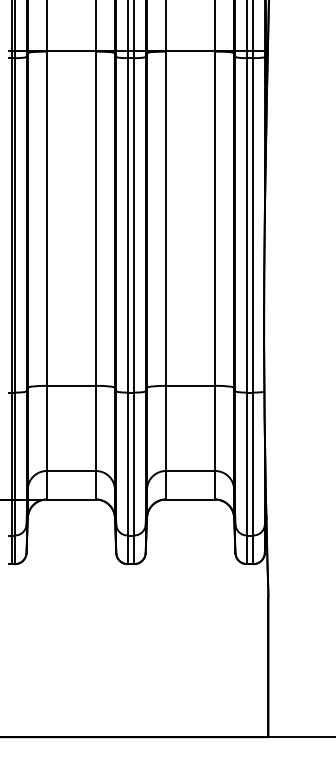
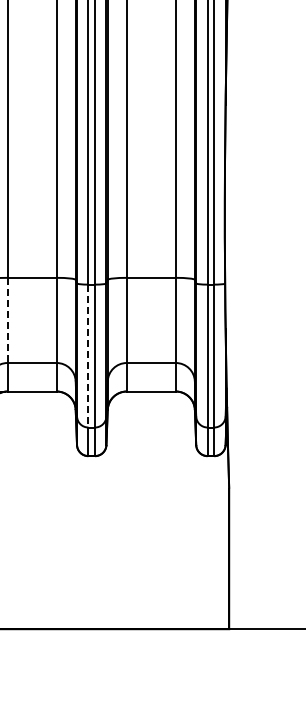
line: (46, 428) -> (7, 320), solid -> dashed
line: (127, 464) -> (88, 356), solid -> dashed

